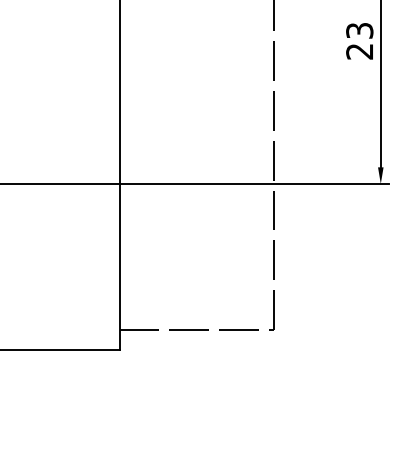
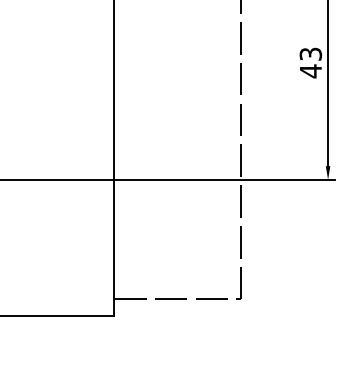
text: (359, 51) -> (310, 71), 23 -> 43

